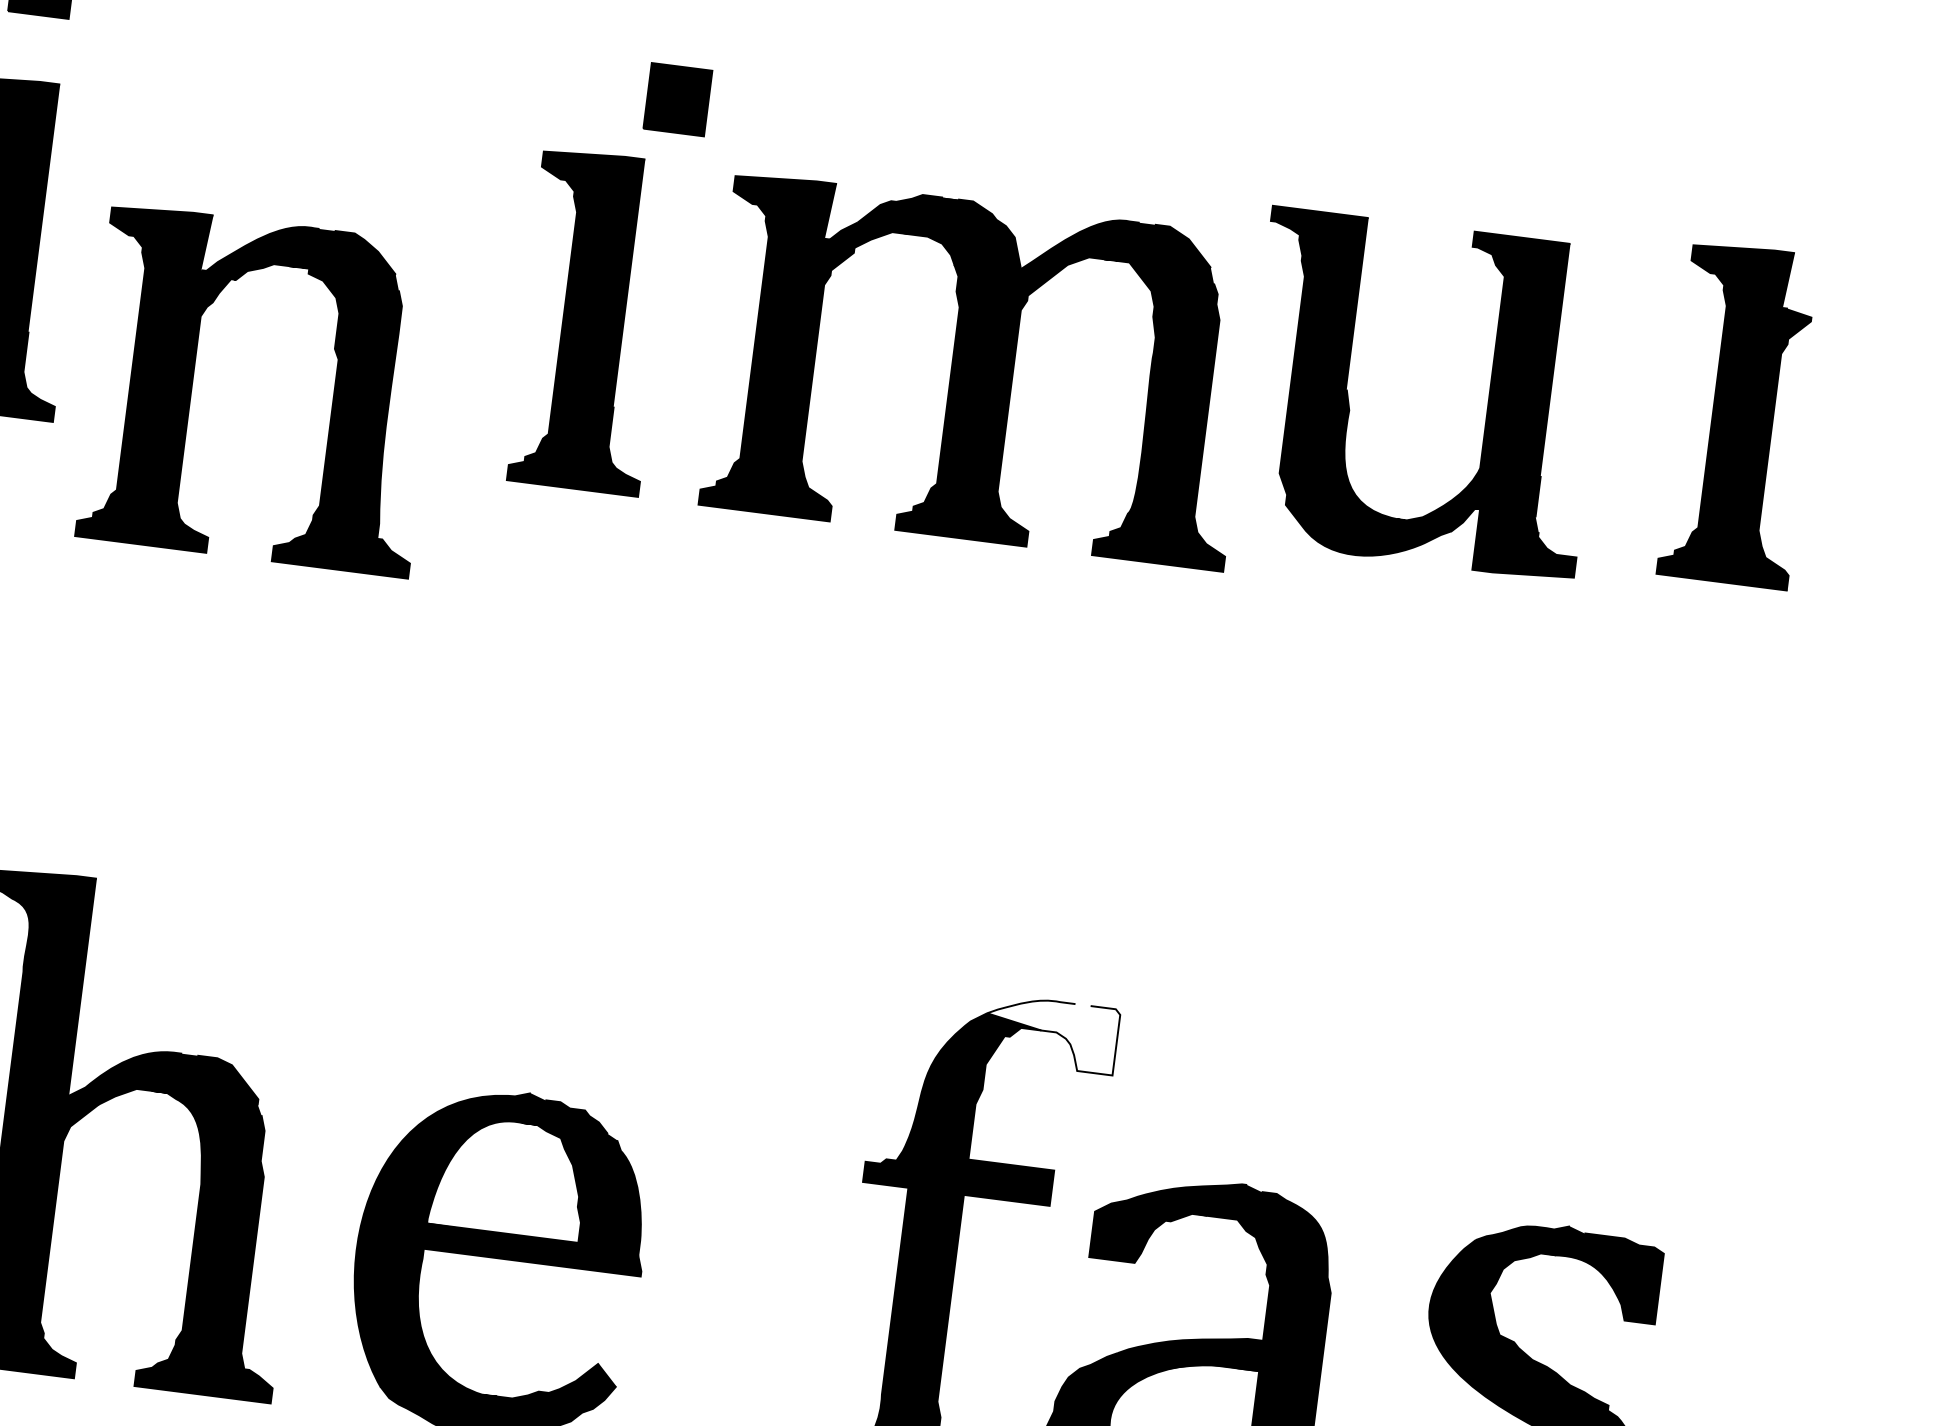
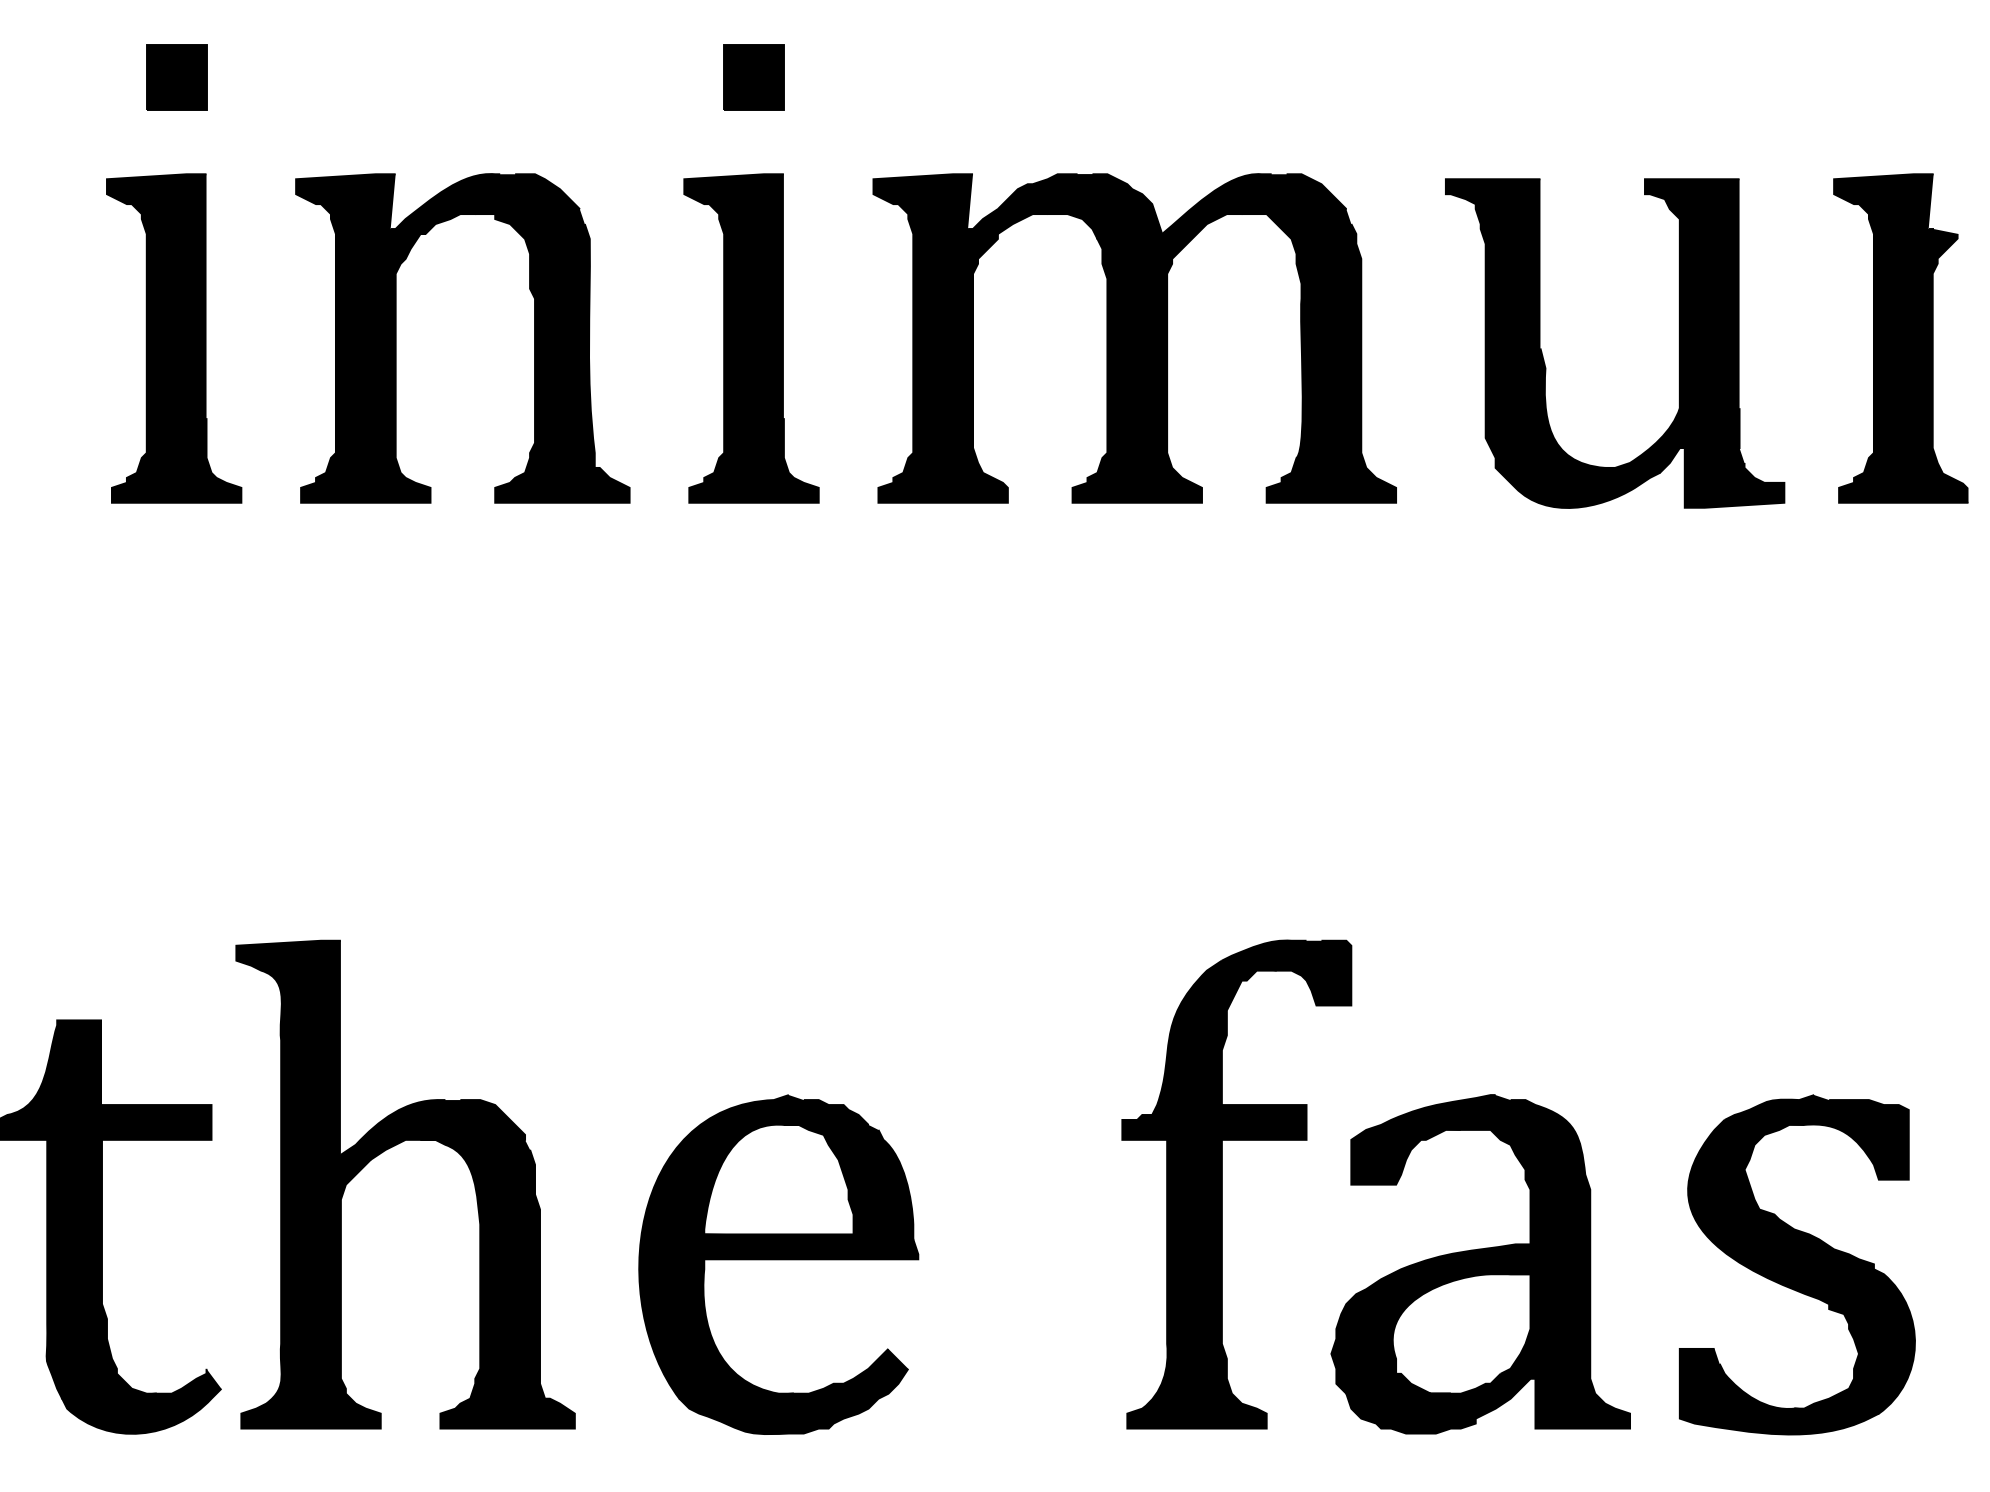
part: (677, 99) -> (753, 77), moved
part: (193, 381) -> (396, 338), moved
part: (1487, 402) -> (1678, 343), moved
part: (1740, 415) -> (1900, 338), moved
fill: (1051, 1033) -> (1286, 972), added

